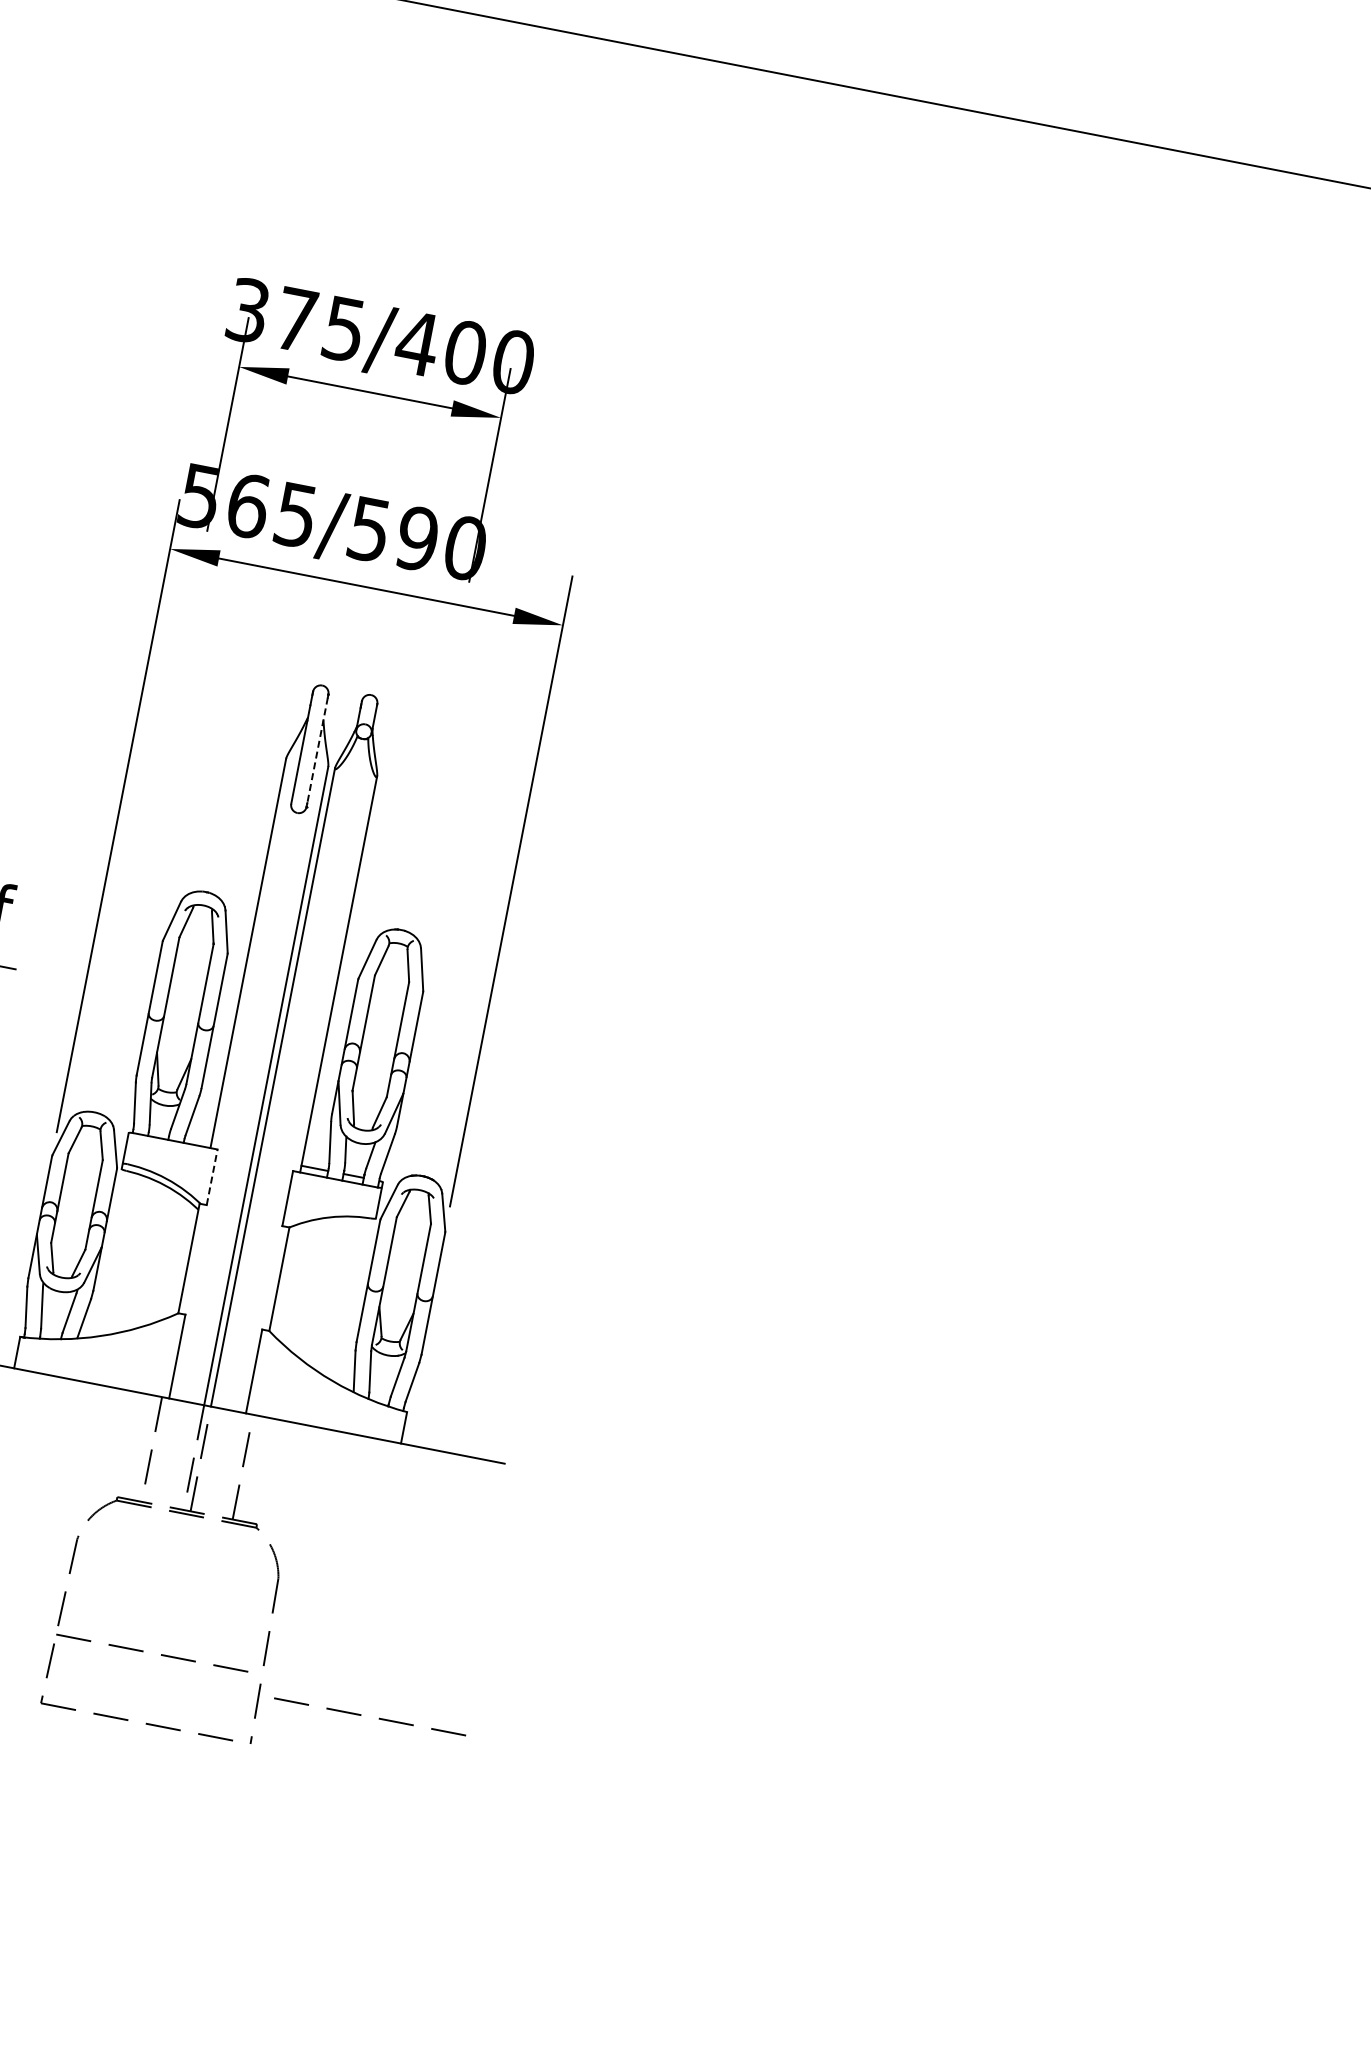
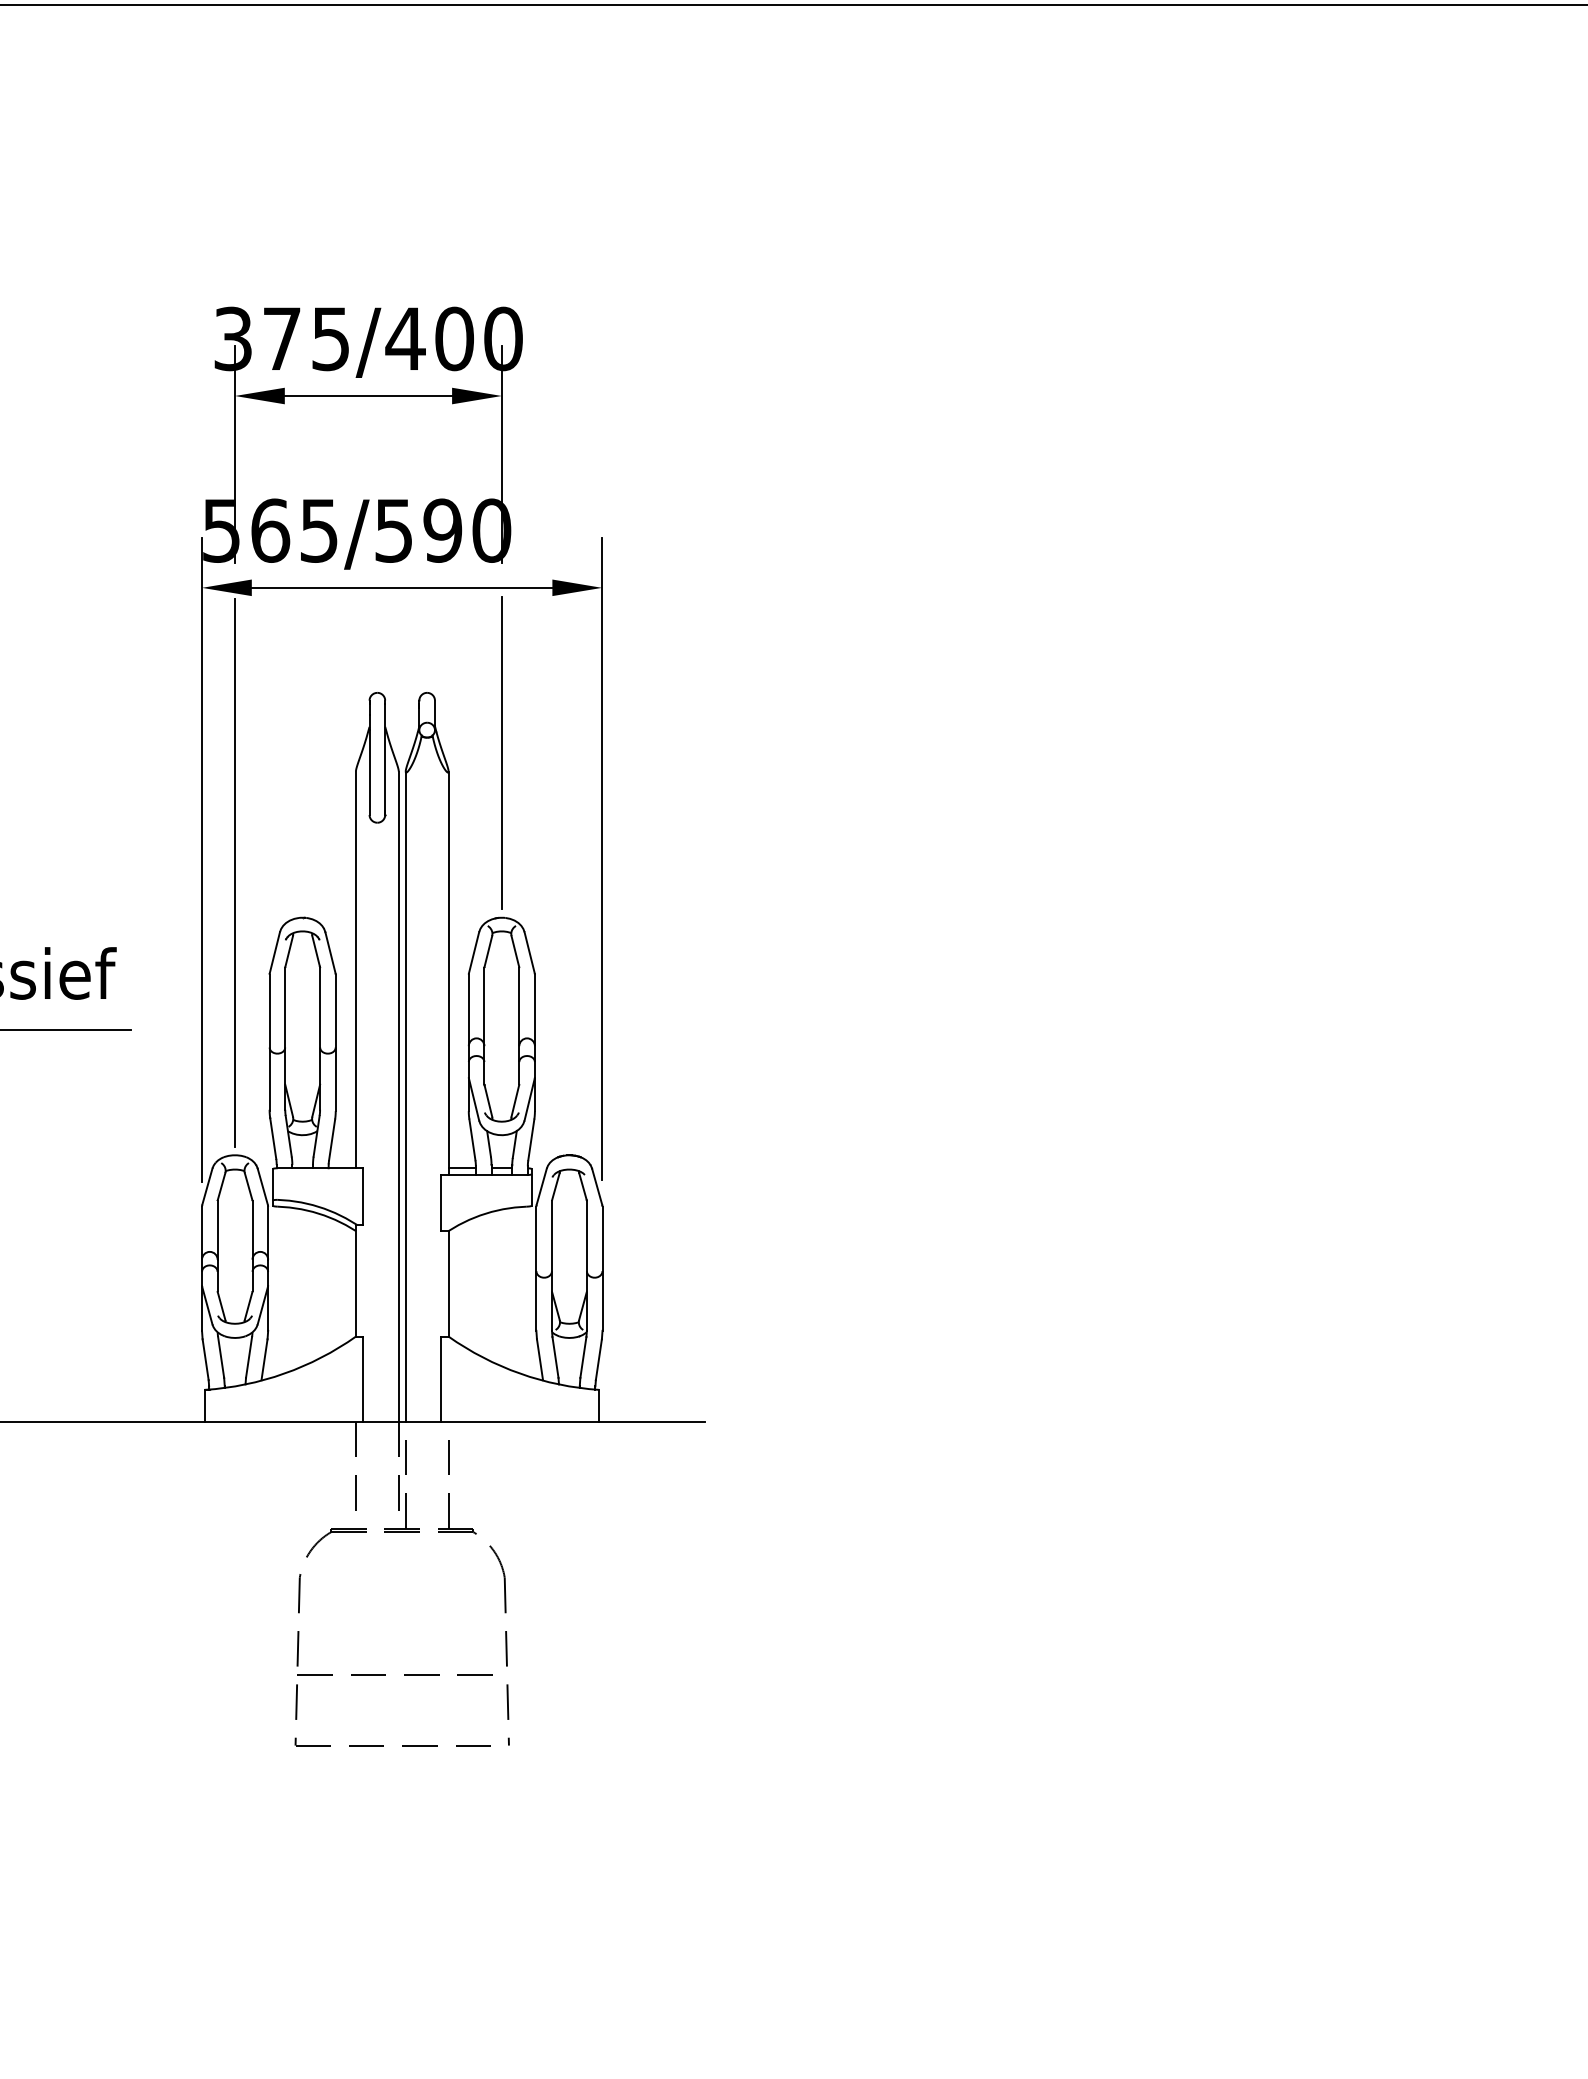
line: (317, 752) -> (385, 759), dashed -> solid
line: (432, 767) -> (501, 752), added
line: (148, 834) -> (235, 872), added
line: (212, 1177) -> (363, 1196), dashed -> solid
line: (360, 1714) -> (611, 1695), removed

